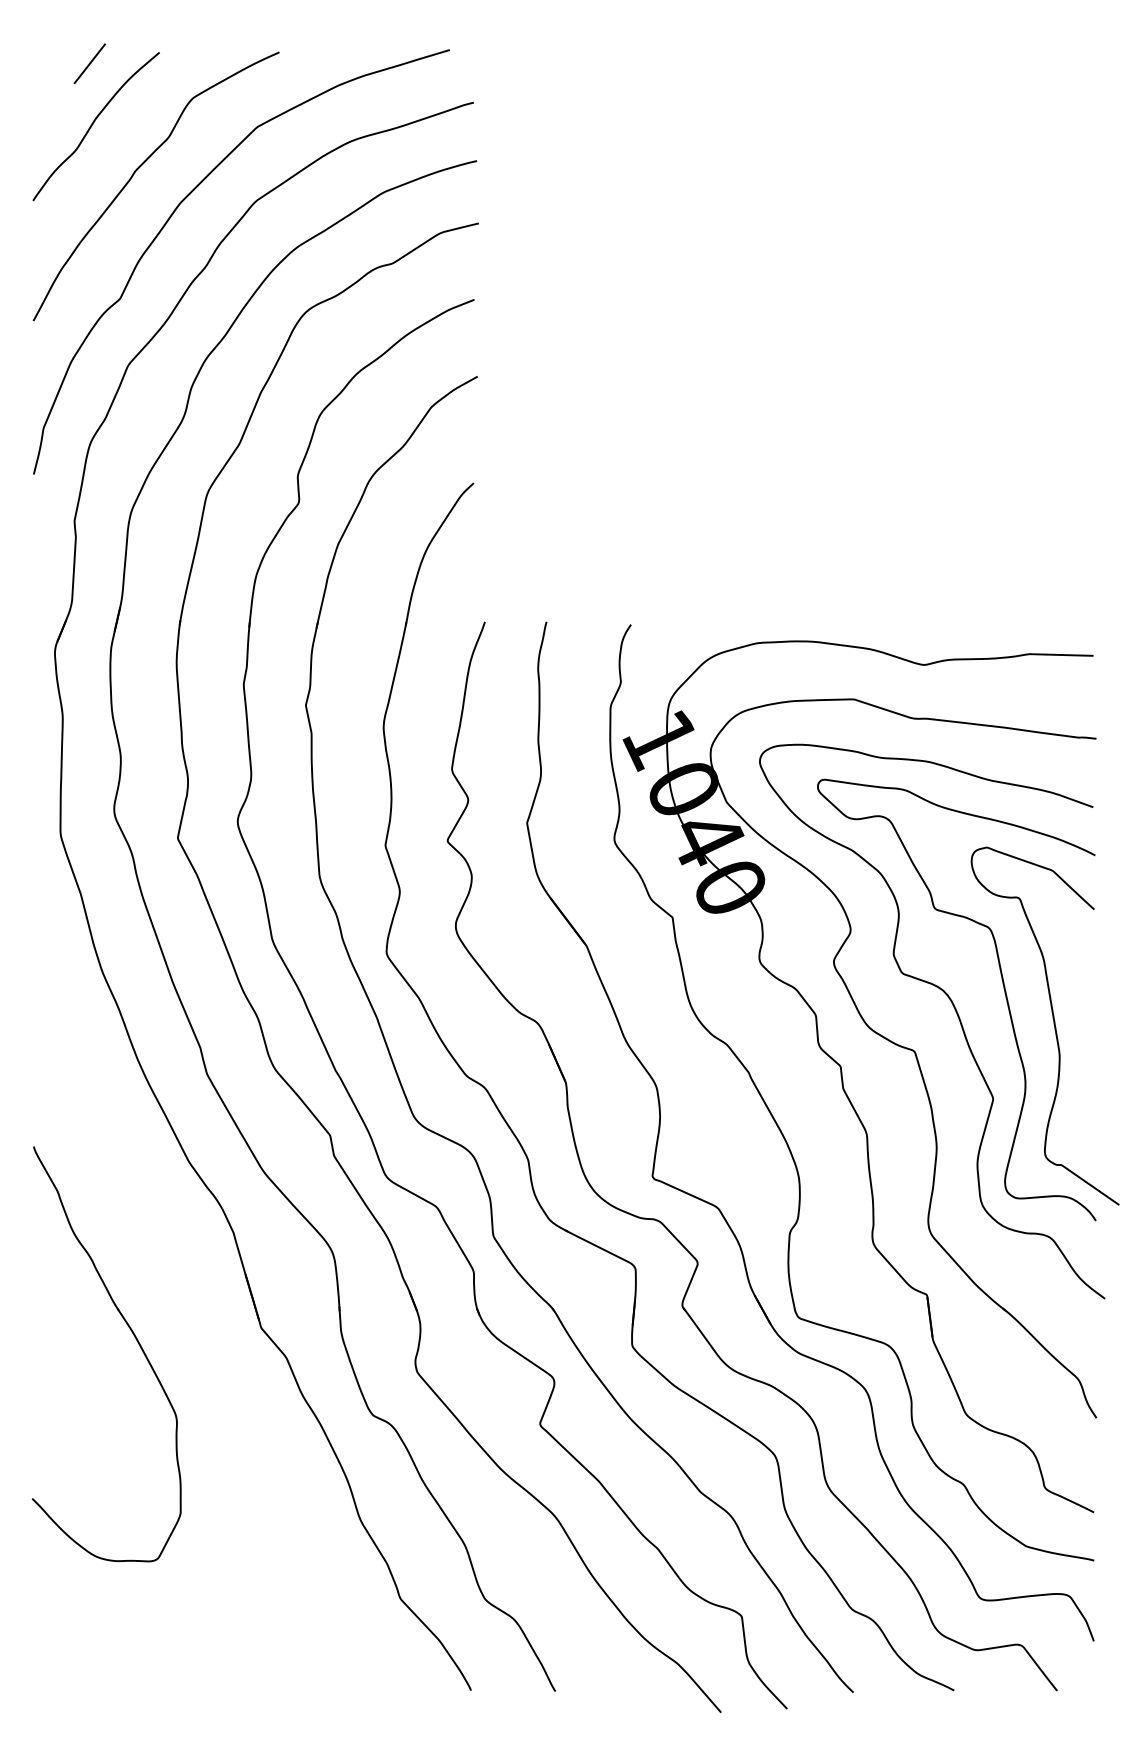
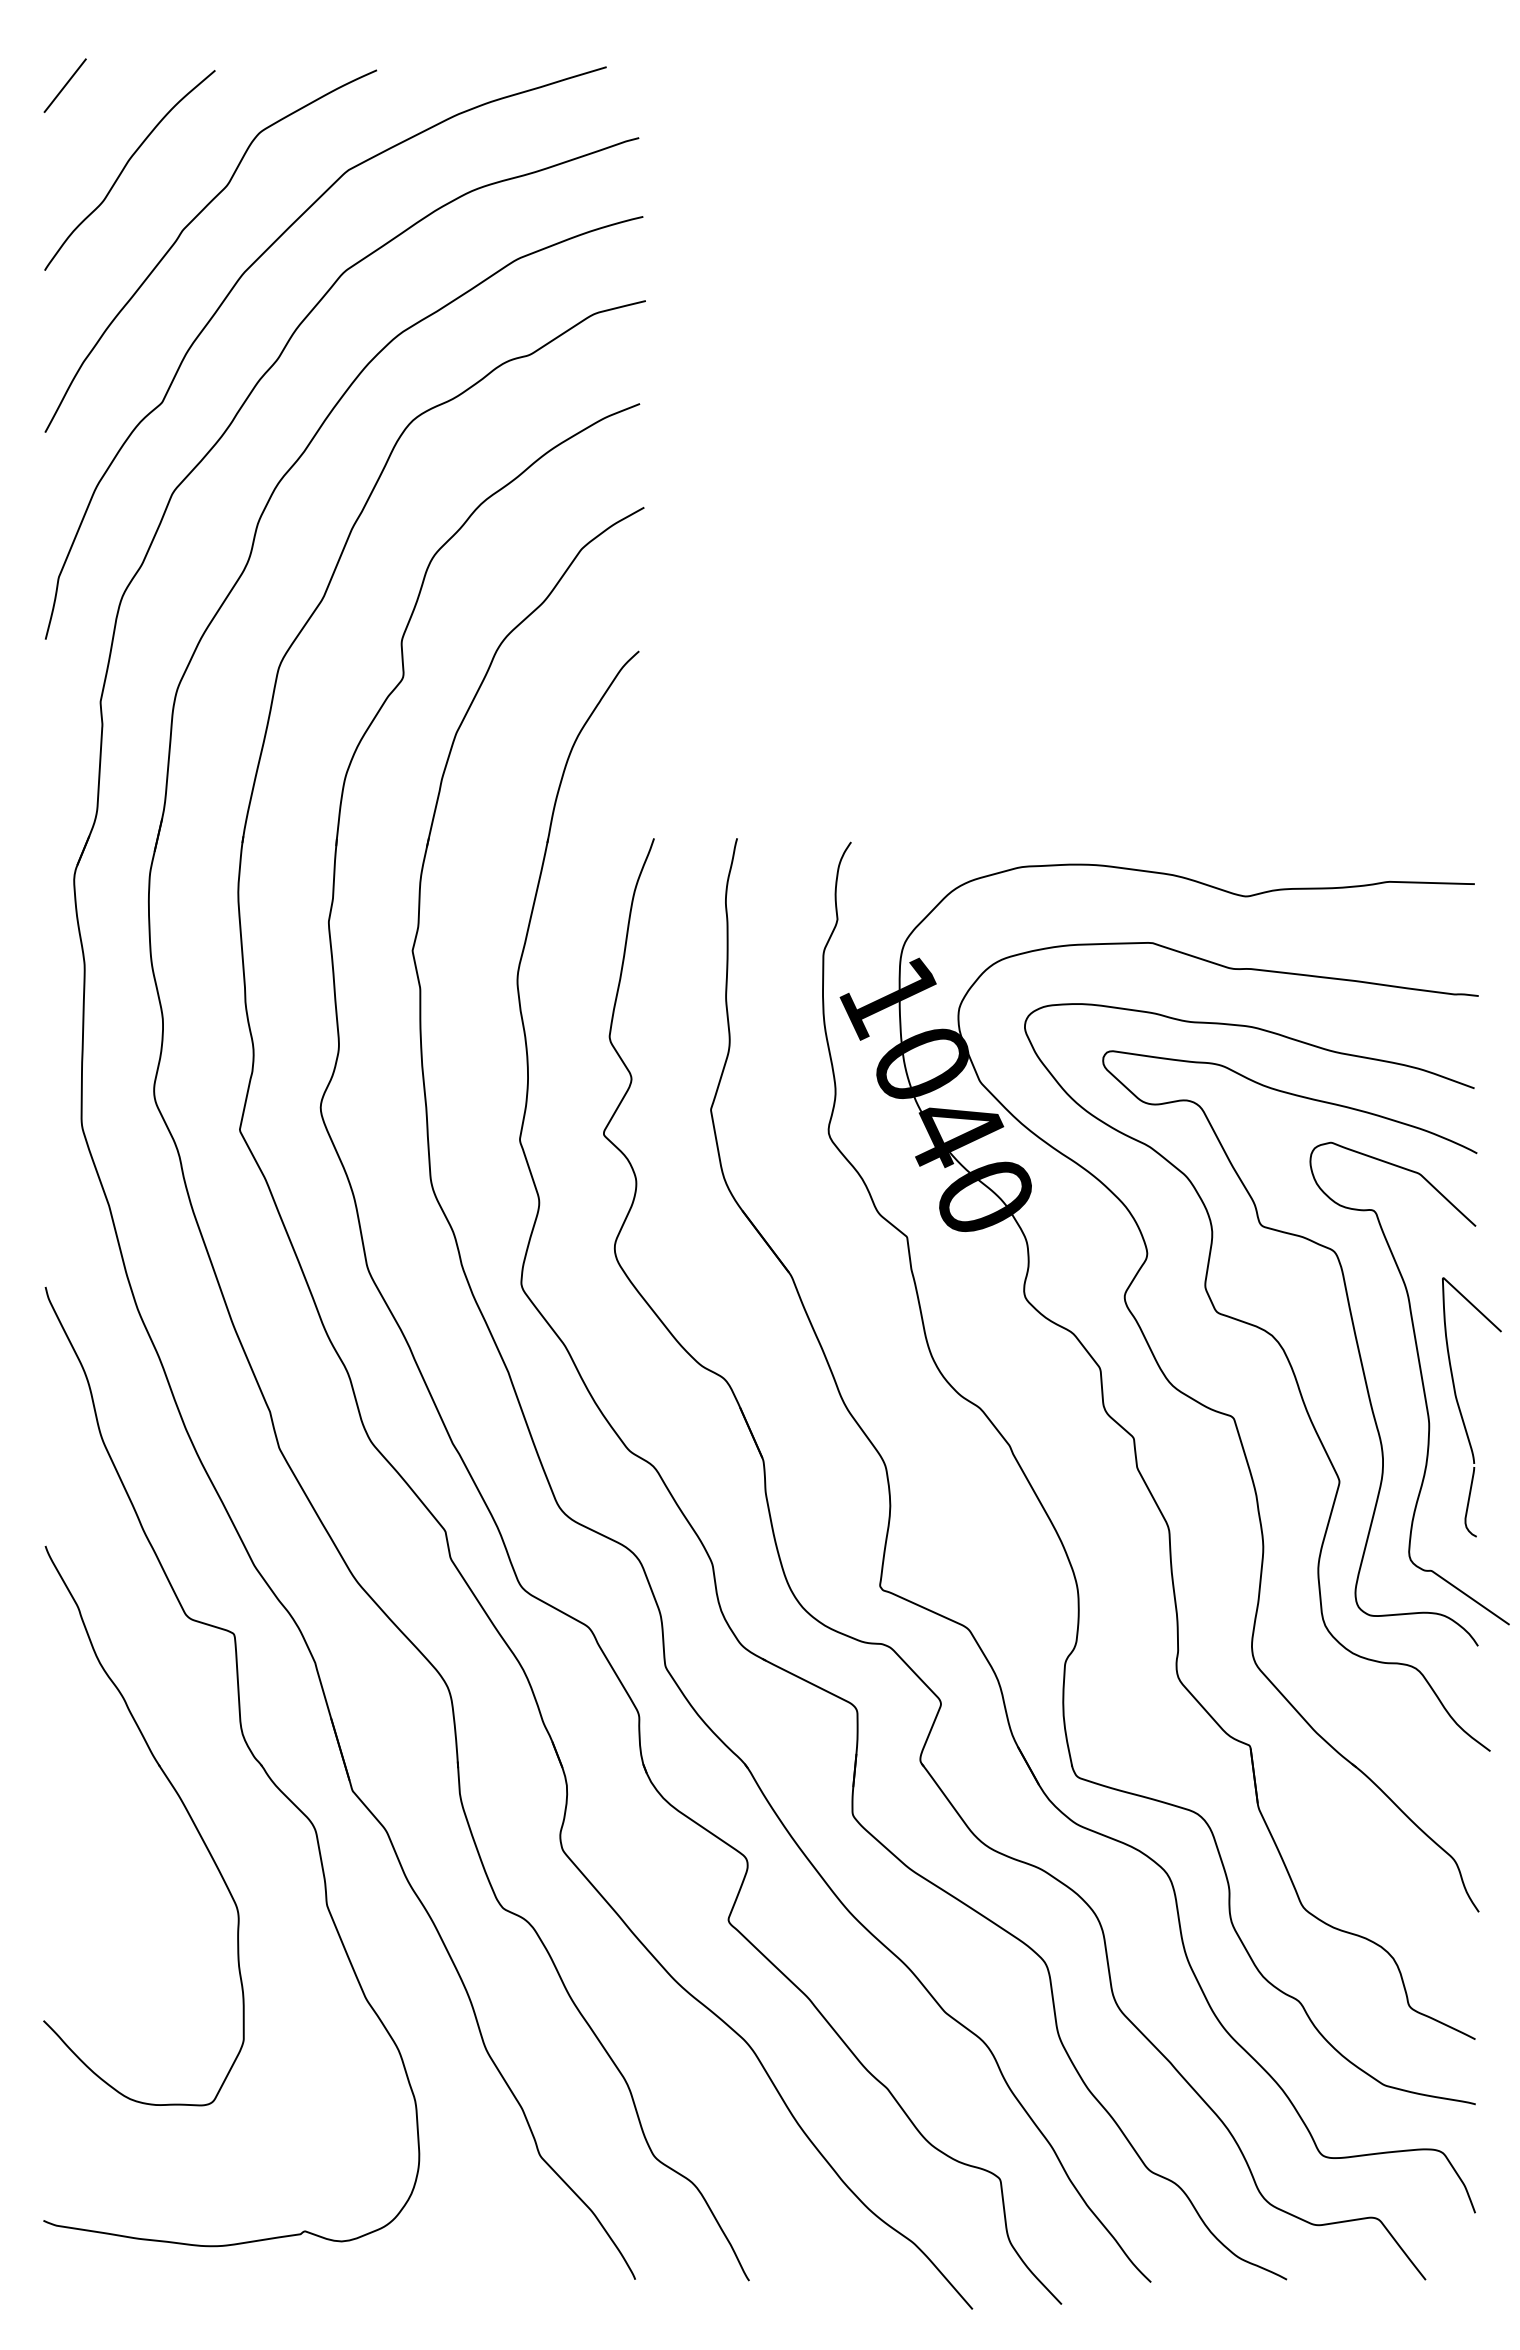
line: (89, 63) -> (64, 85), moved
part: (1083, 1046) -> (1461, 1411), added
part: (187, 1302) -> (252, 1756), added

